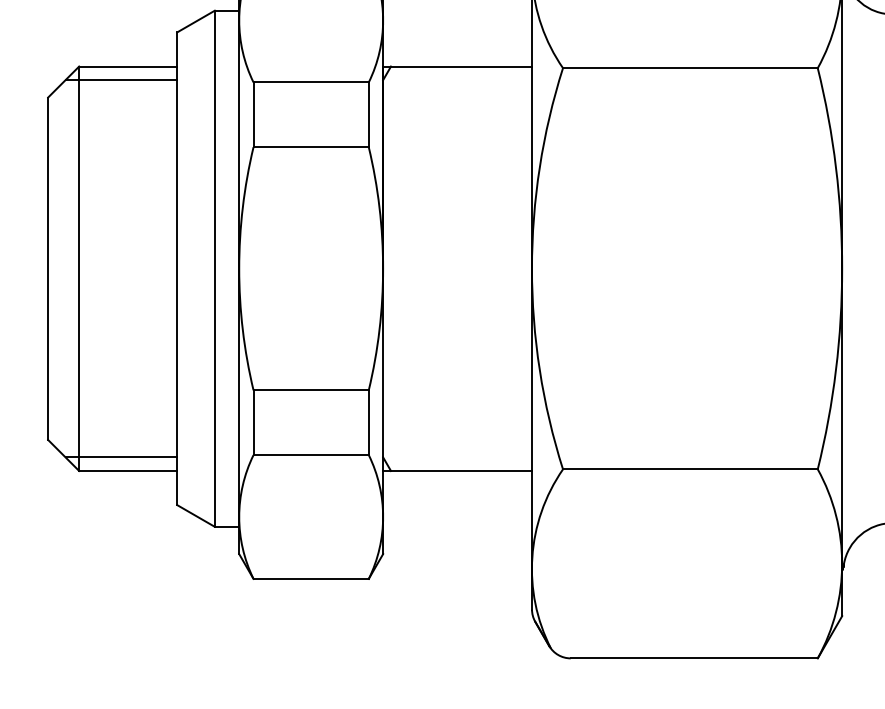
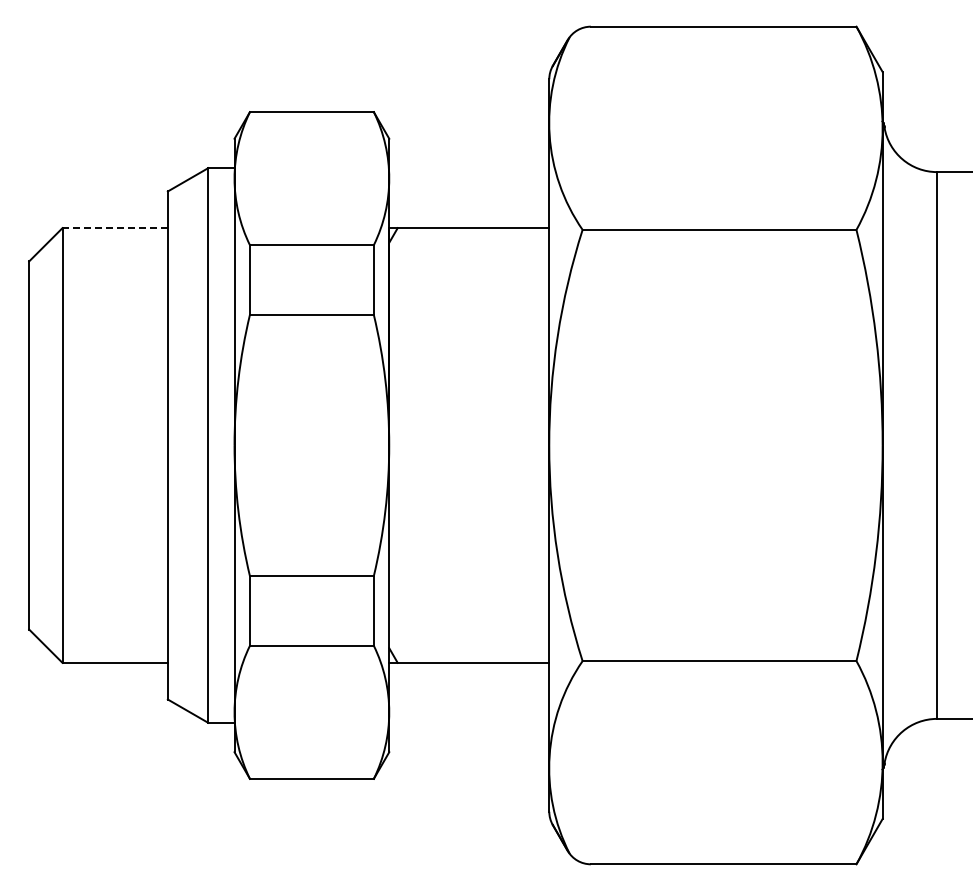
line: (128, 66) -> (115, 228), solid -> dashed
line: (121, 79) -> (107, 242), removed
line: (121, 457) -> (107, 648), removed

